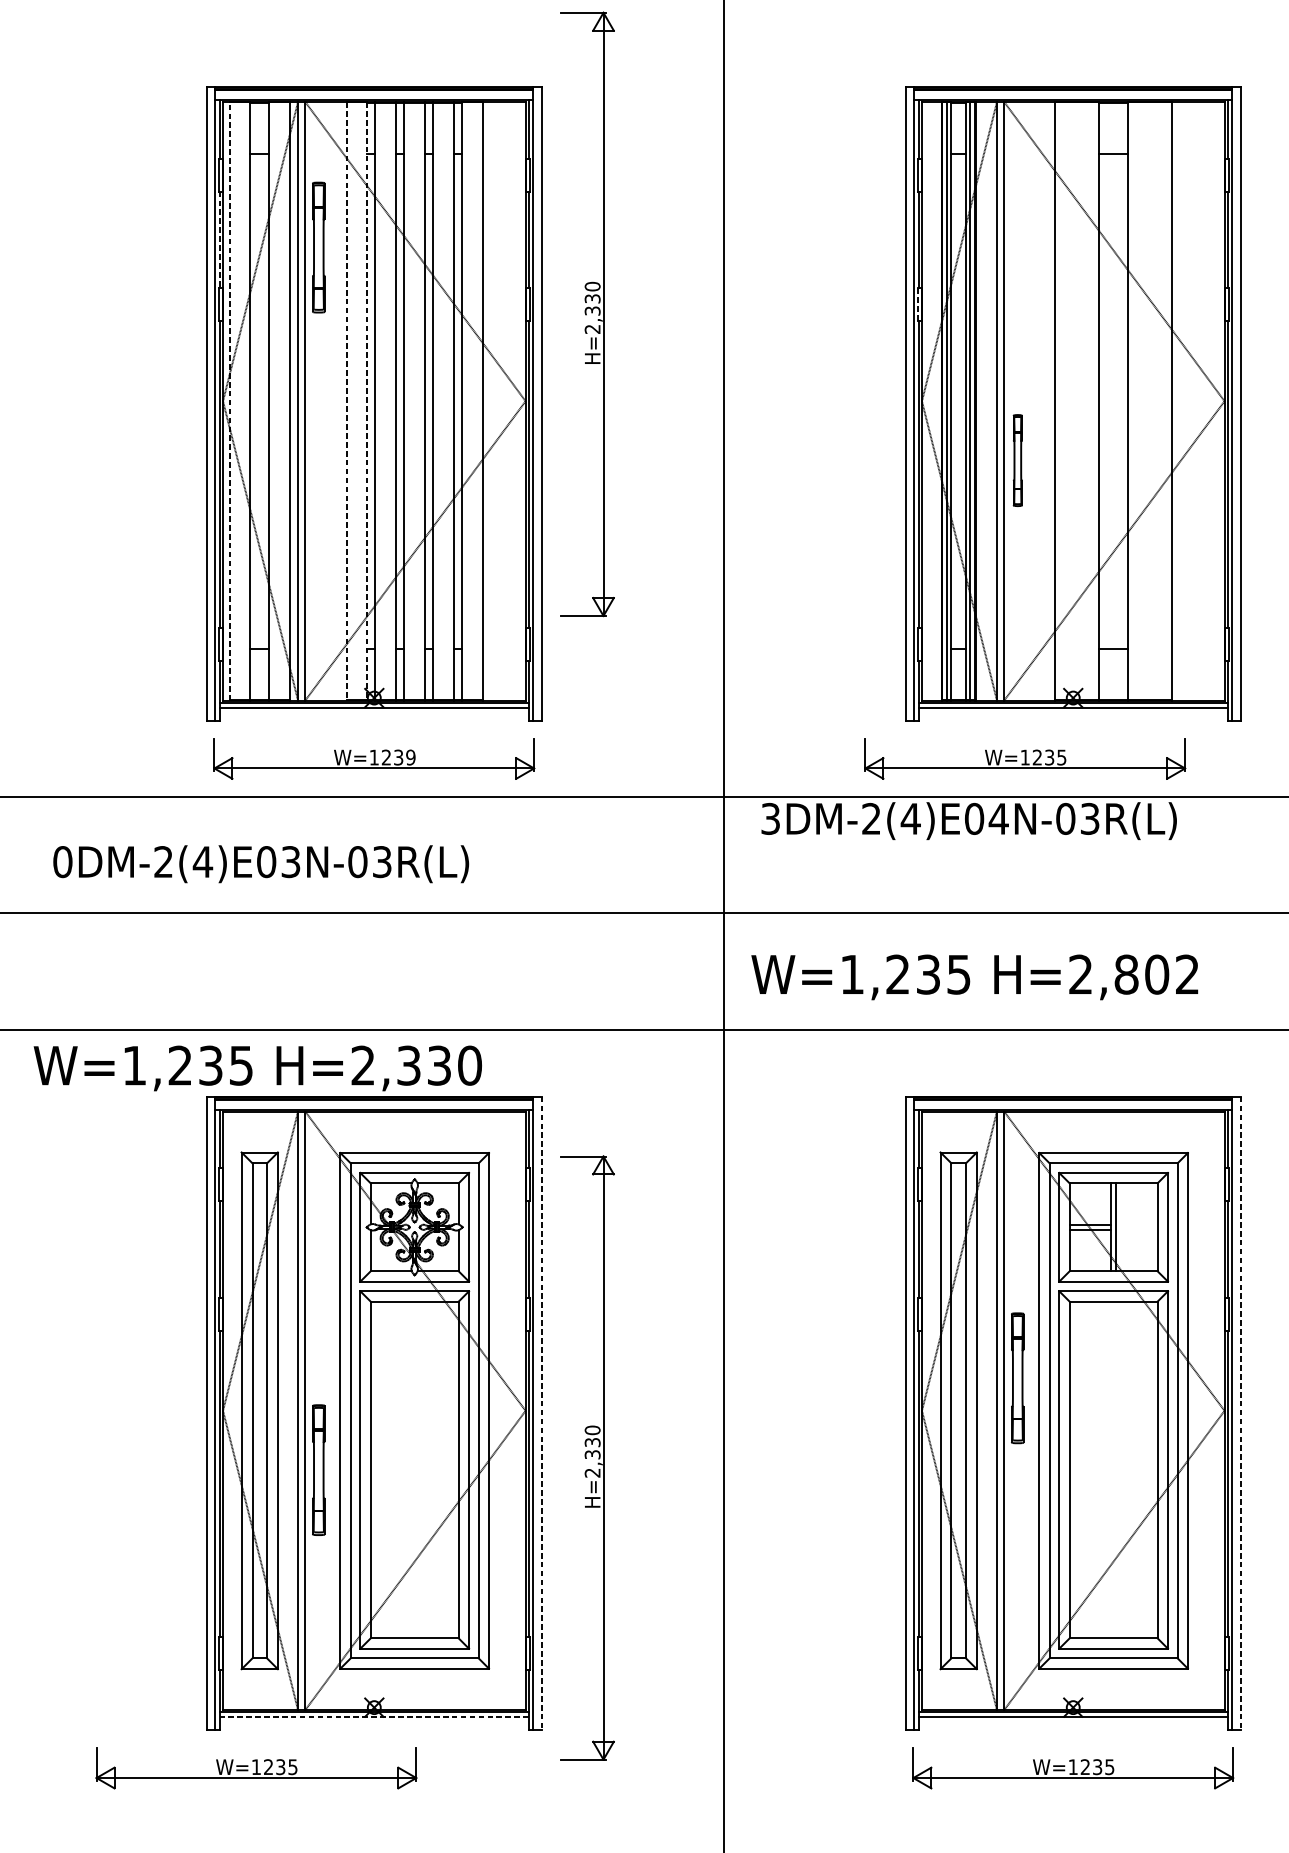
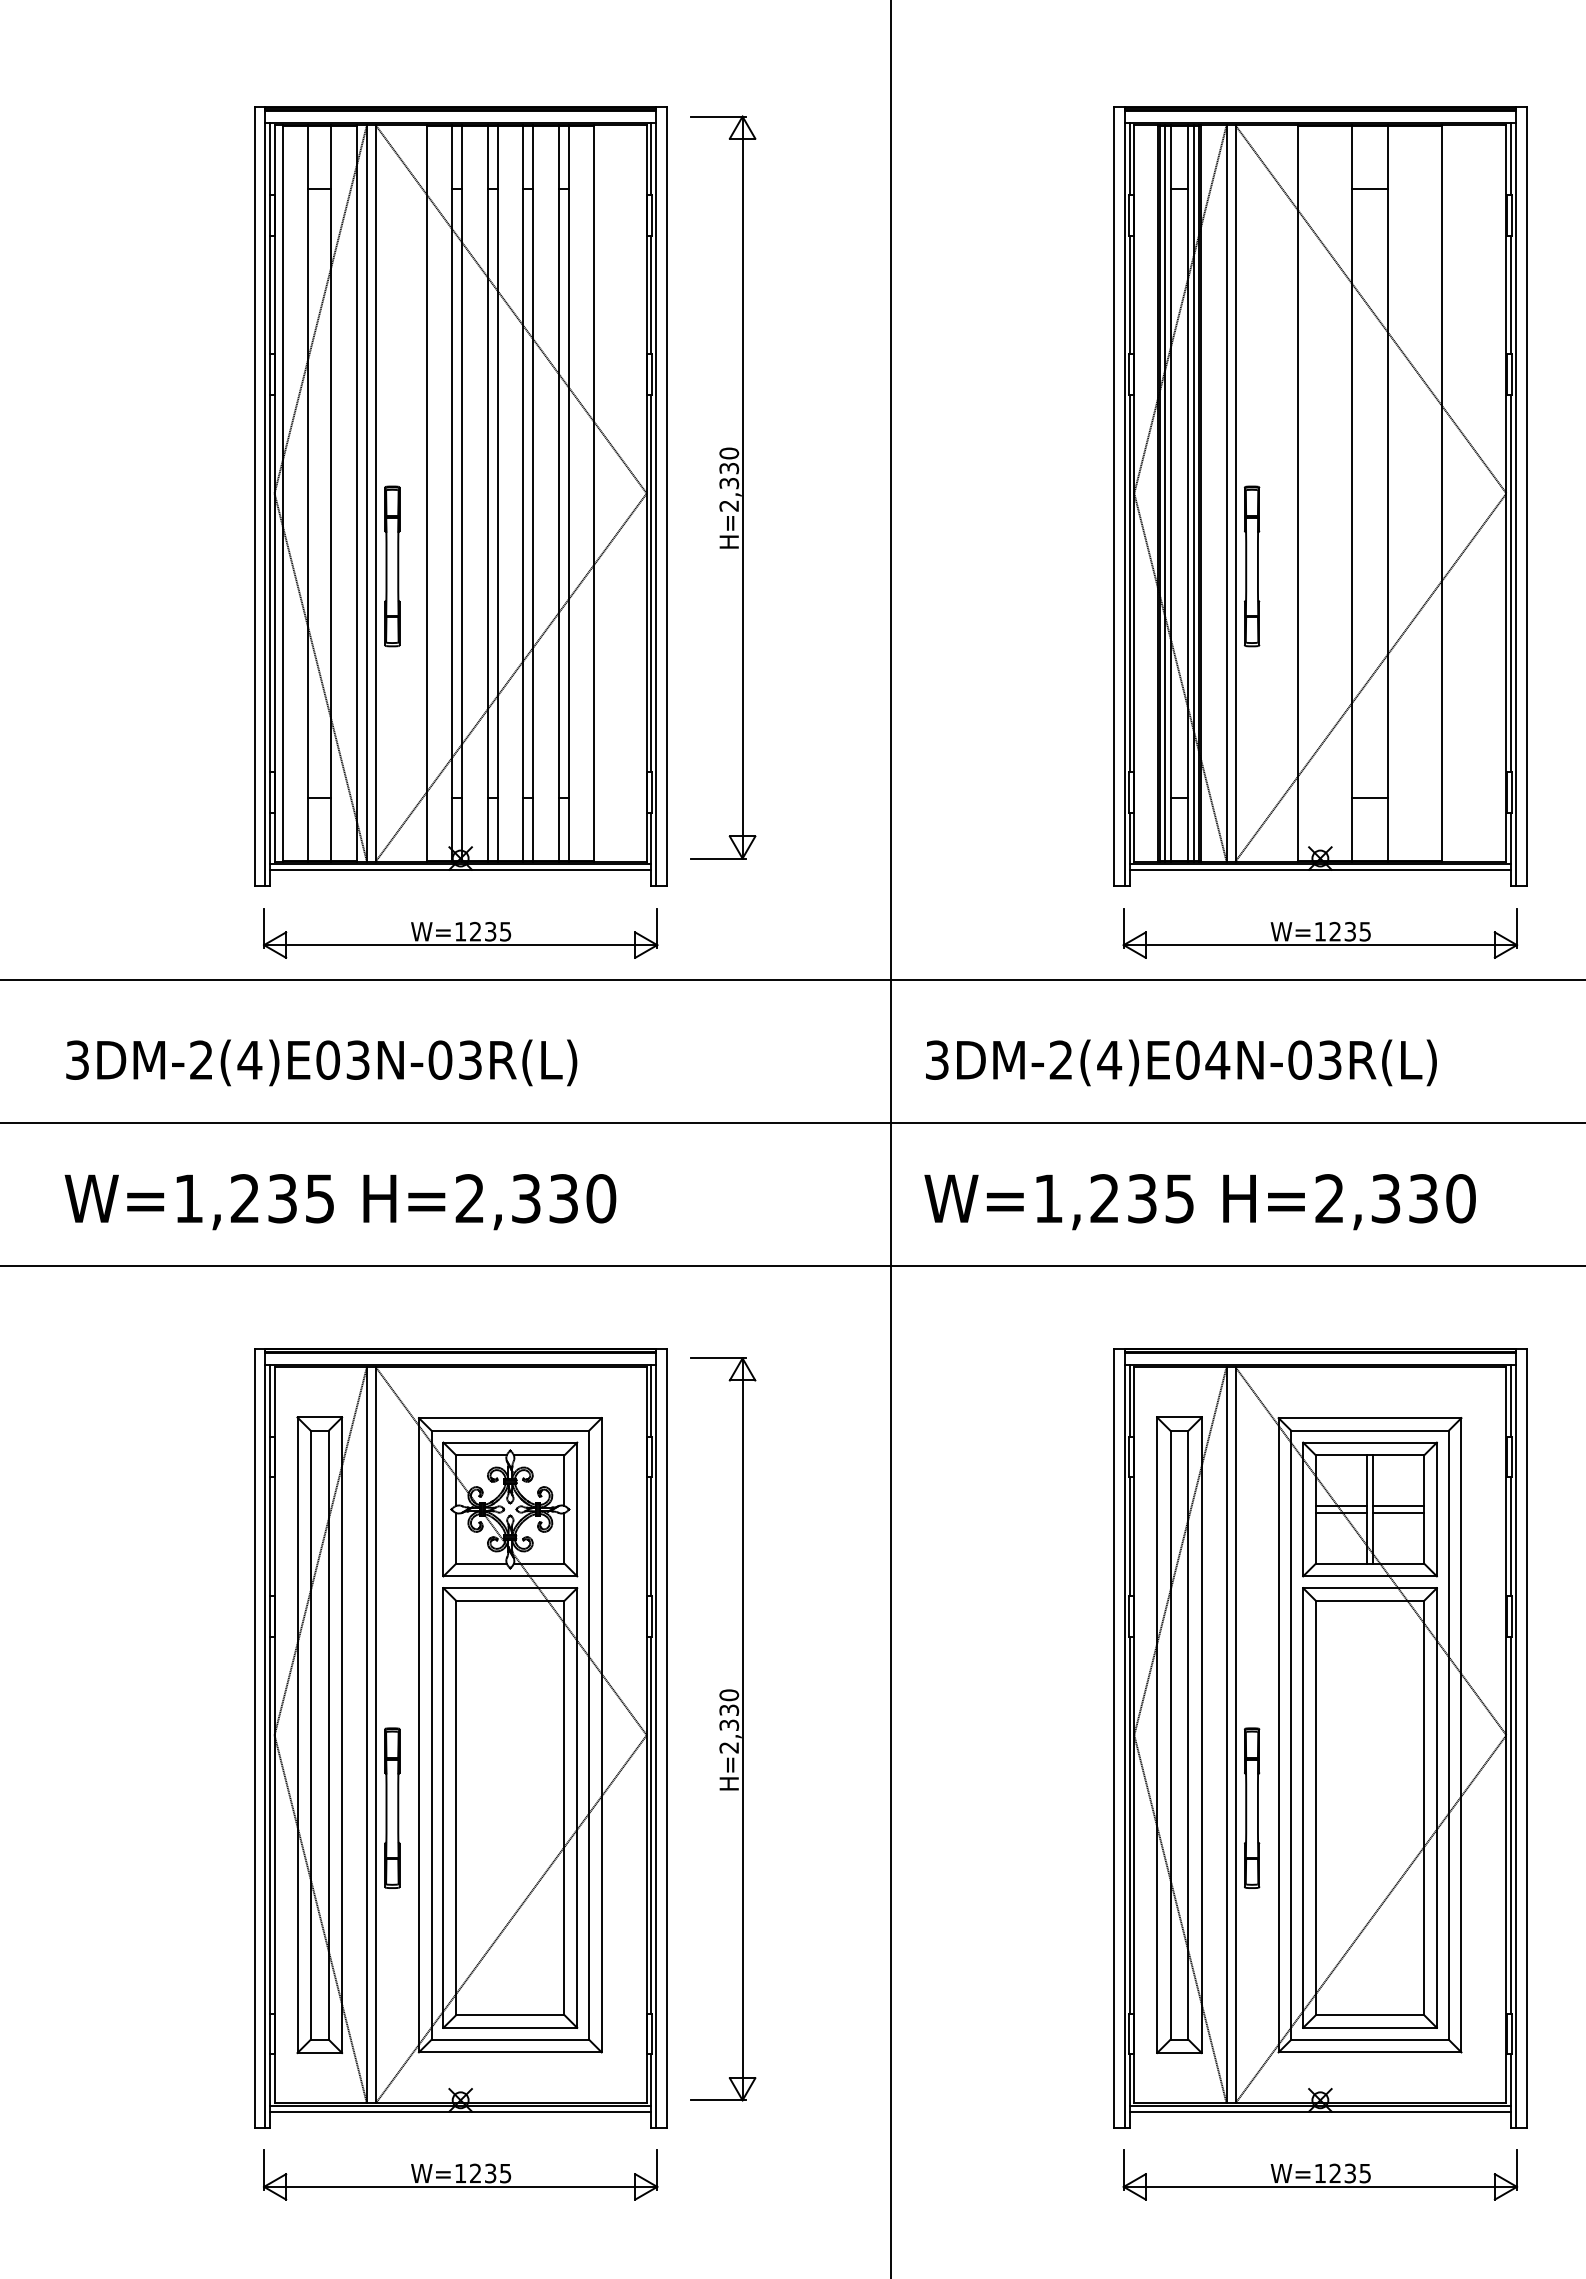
line: (219, 240) -> (270, 295), dashed -> solid
part: (318, 247) -> (392, 566), moved
line: (918, 305) -> (1129, 375), dashed -> solid
part: (587, 314) -> (723, 487), moved
line: (229, 400) -> (282, 492), dashed -> solid
line: (346, 401) -> (426, 493), dashed -> solid
line: (367, 401) -> (452, 493), dashed -> solid
part: (1018, 460) -> (1252, 566), size x1.43
text: (410, 757) -> (505, 931), W=1239 -> W=1235
part: (1025, 759) -> (1320, 933), moved
text: (969, 820) -> (1181, 1062), moved
text: (62, 861) -> (77, 1059), 0DM-2(4)E03N-03R(L) -> 3DM-2(4)E03N-03R(L)
text: (1157, 974) -> (1423, 1198), H=2,802 -> H=2,330
text: (257, 1068) -> (340, 1202), moved
line: (1136, 1224) -> (1398, 1506), added
line: (1136, 1229) -> (1398, 1512), added
part: (1018, 1377) -> (1252, 1807), moved
line: (541, 1413) -> (666, 1738), dashed -> solid
line: (1240, 1413) -> (1526, 1738), dashed -> solid
part: (587, 1458) -> (723, 1729), moved
line: (374, 1717) -> (460, 2112), dashed -> solid
part: (256, 1767) -> (460, 2174), moved

